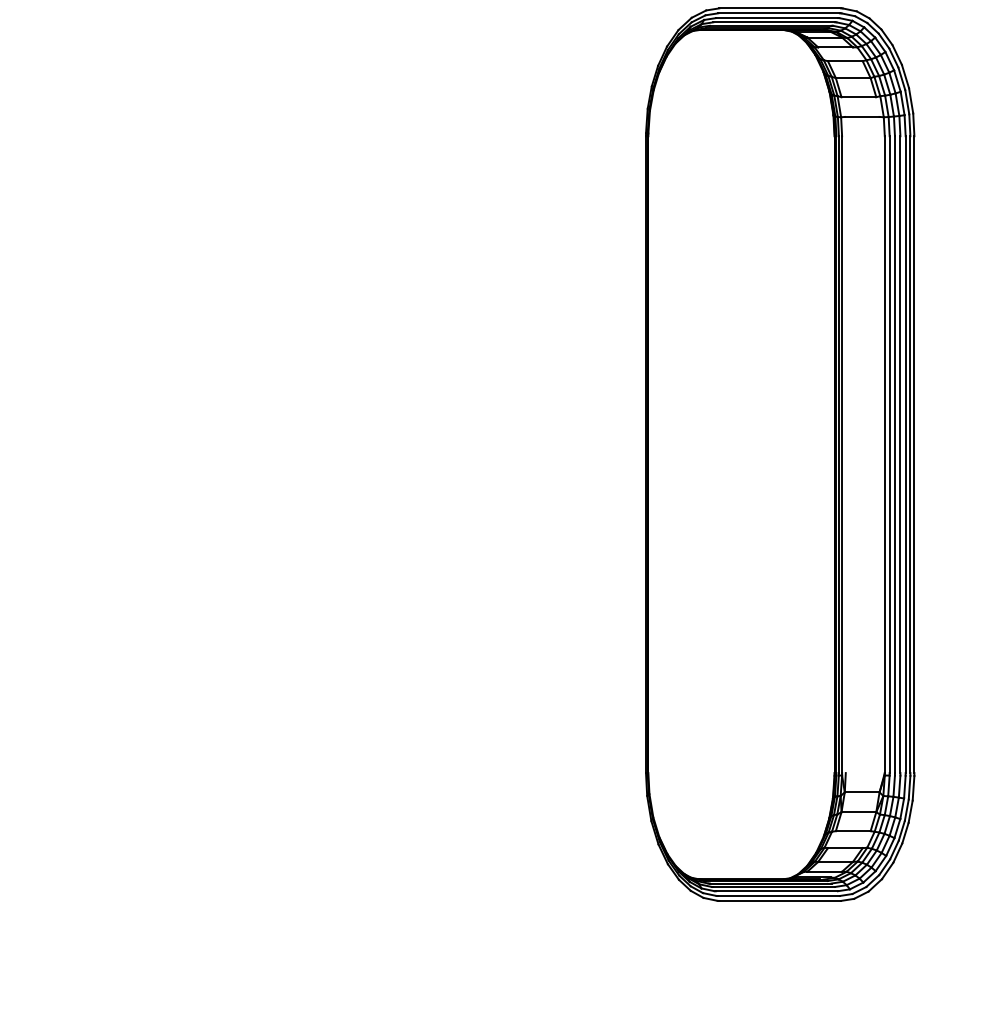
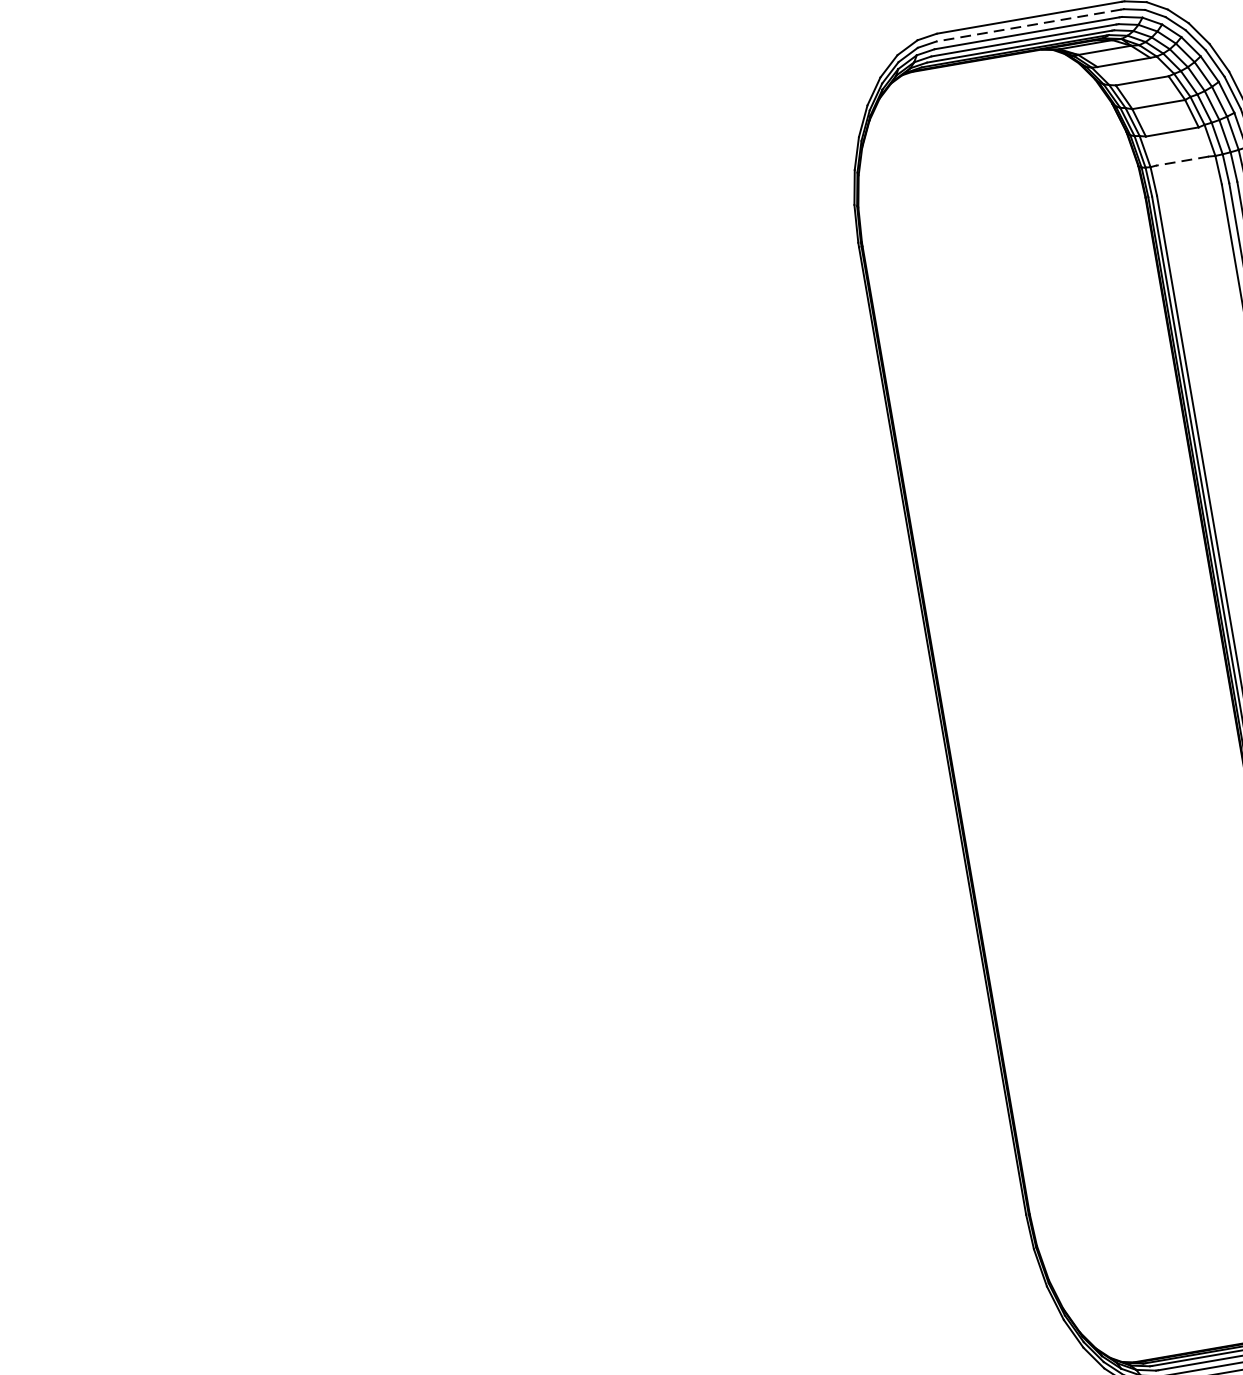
line: (779, 13) -> (1029, 25), solid -> dashed
line: (861, 116) -> (1181, 160), solid -> dashed

